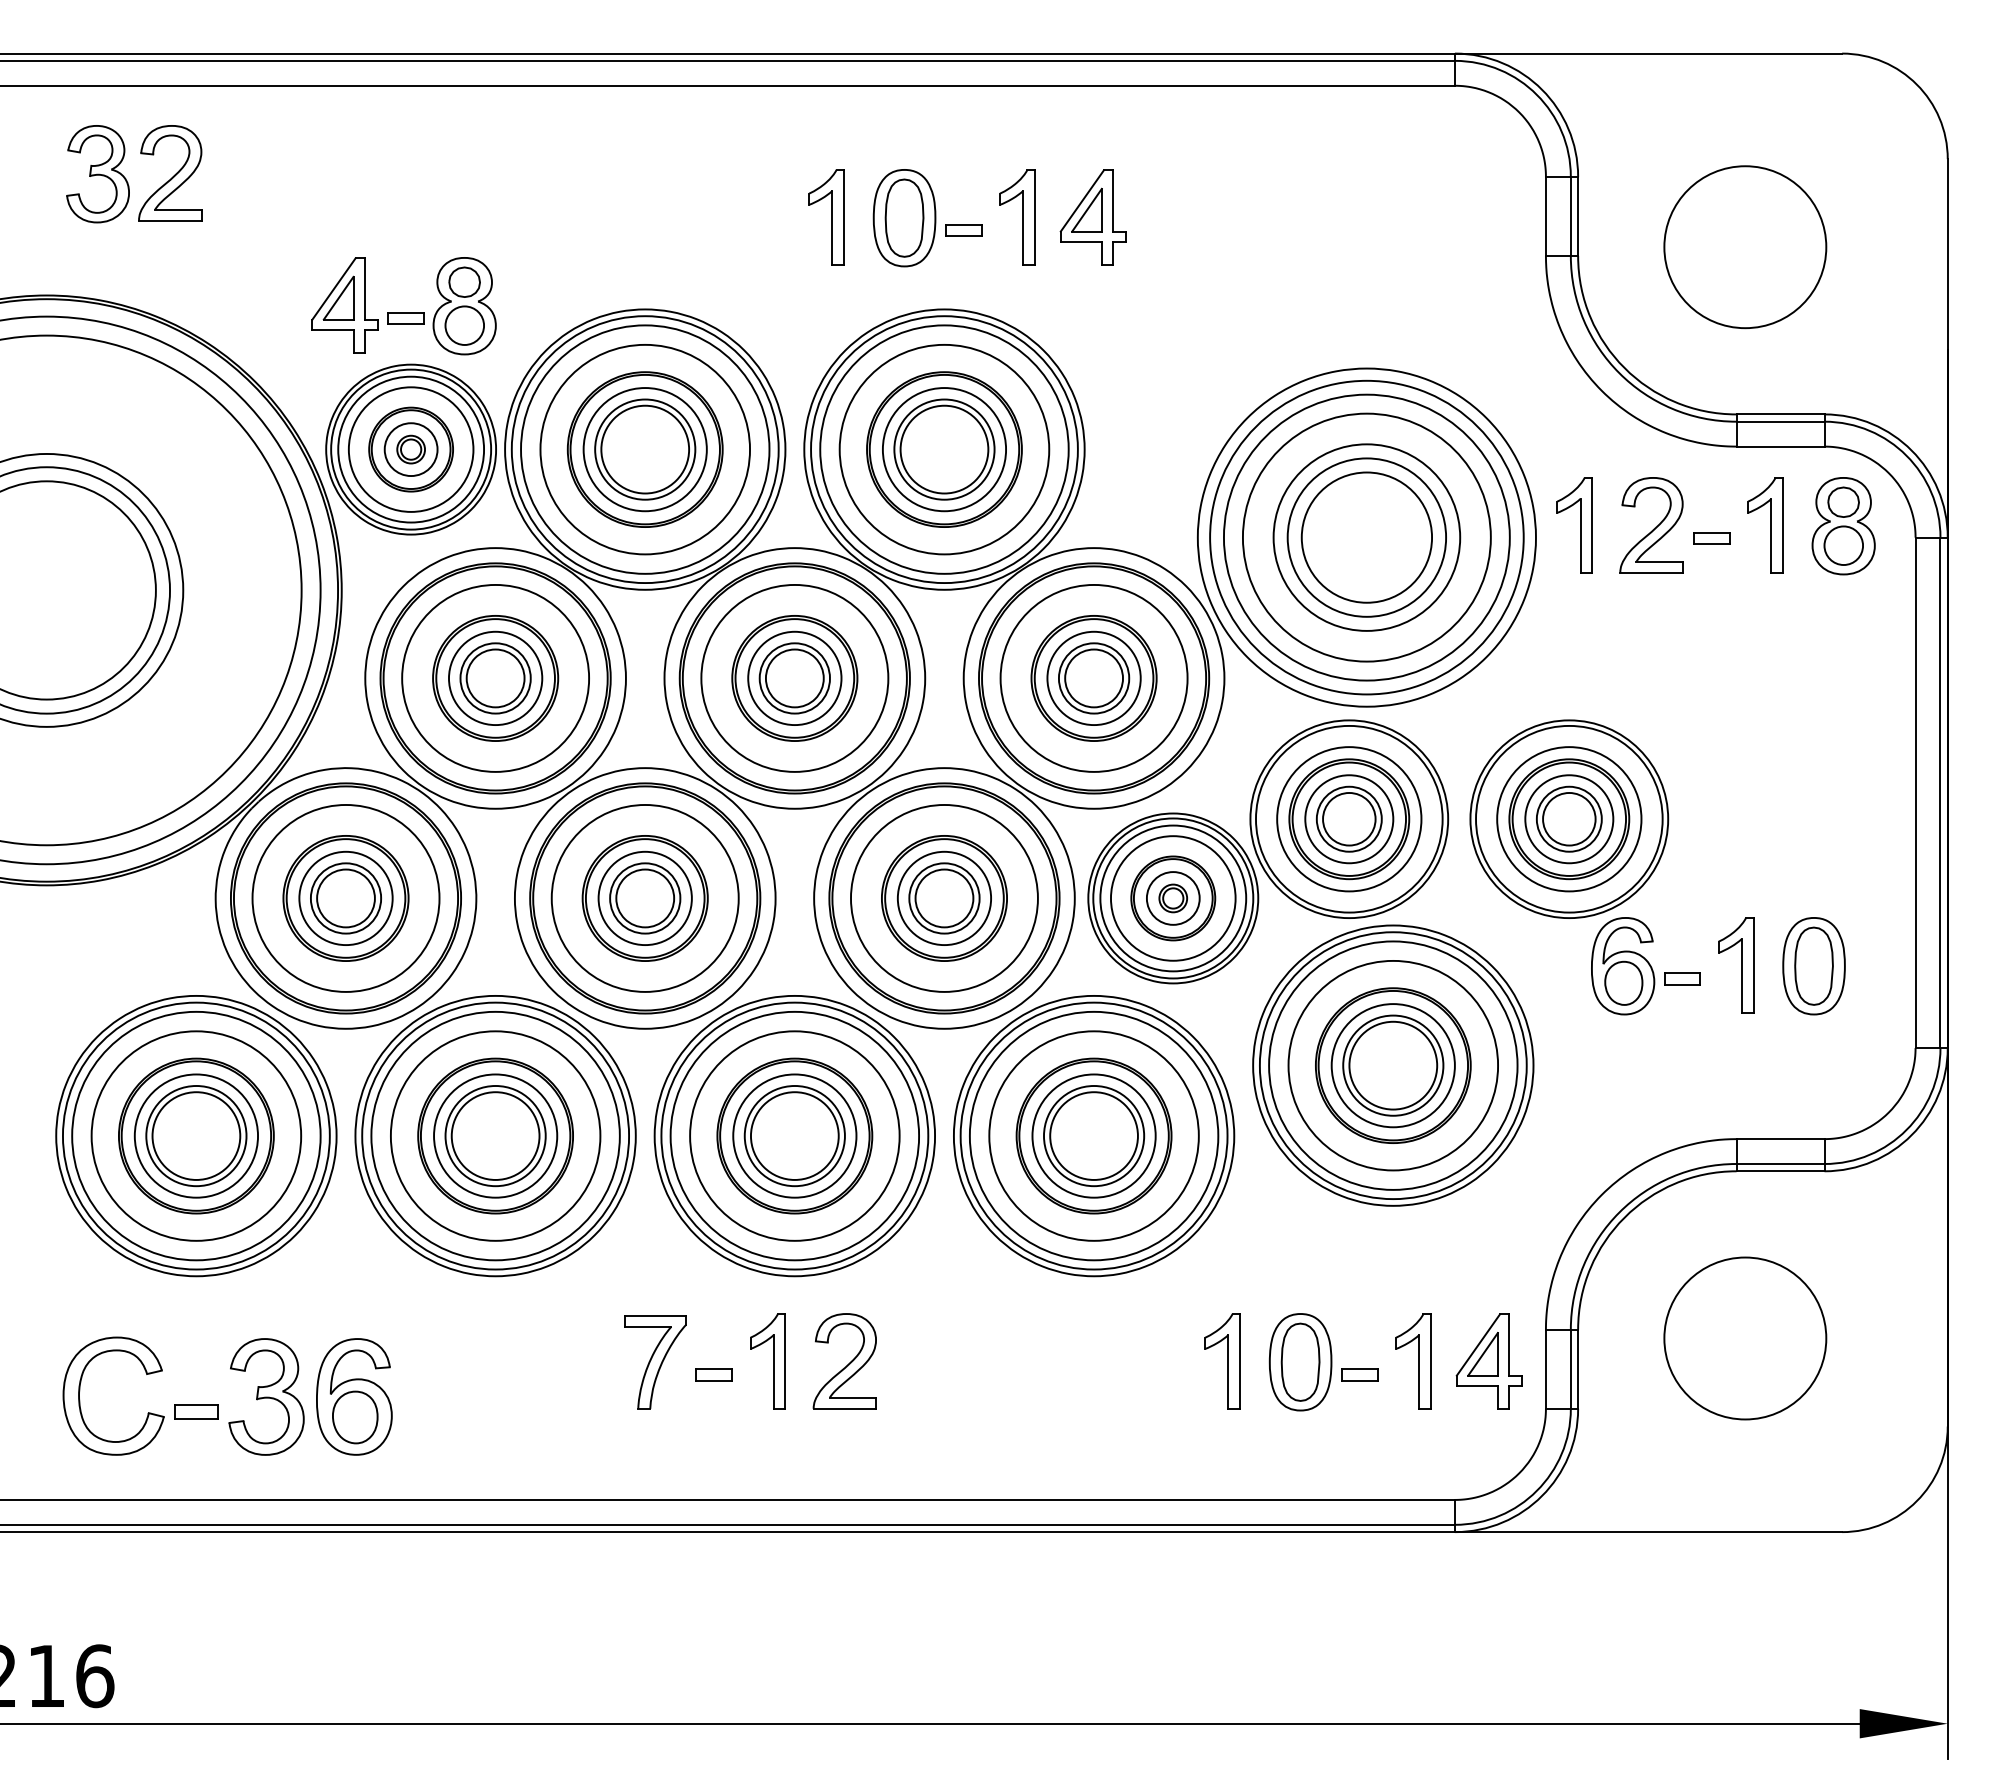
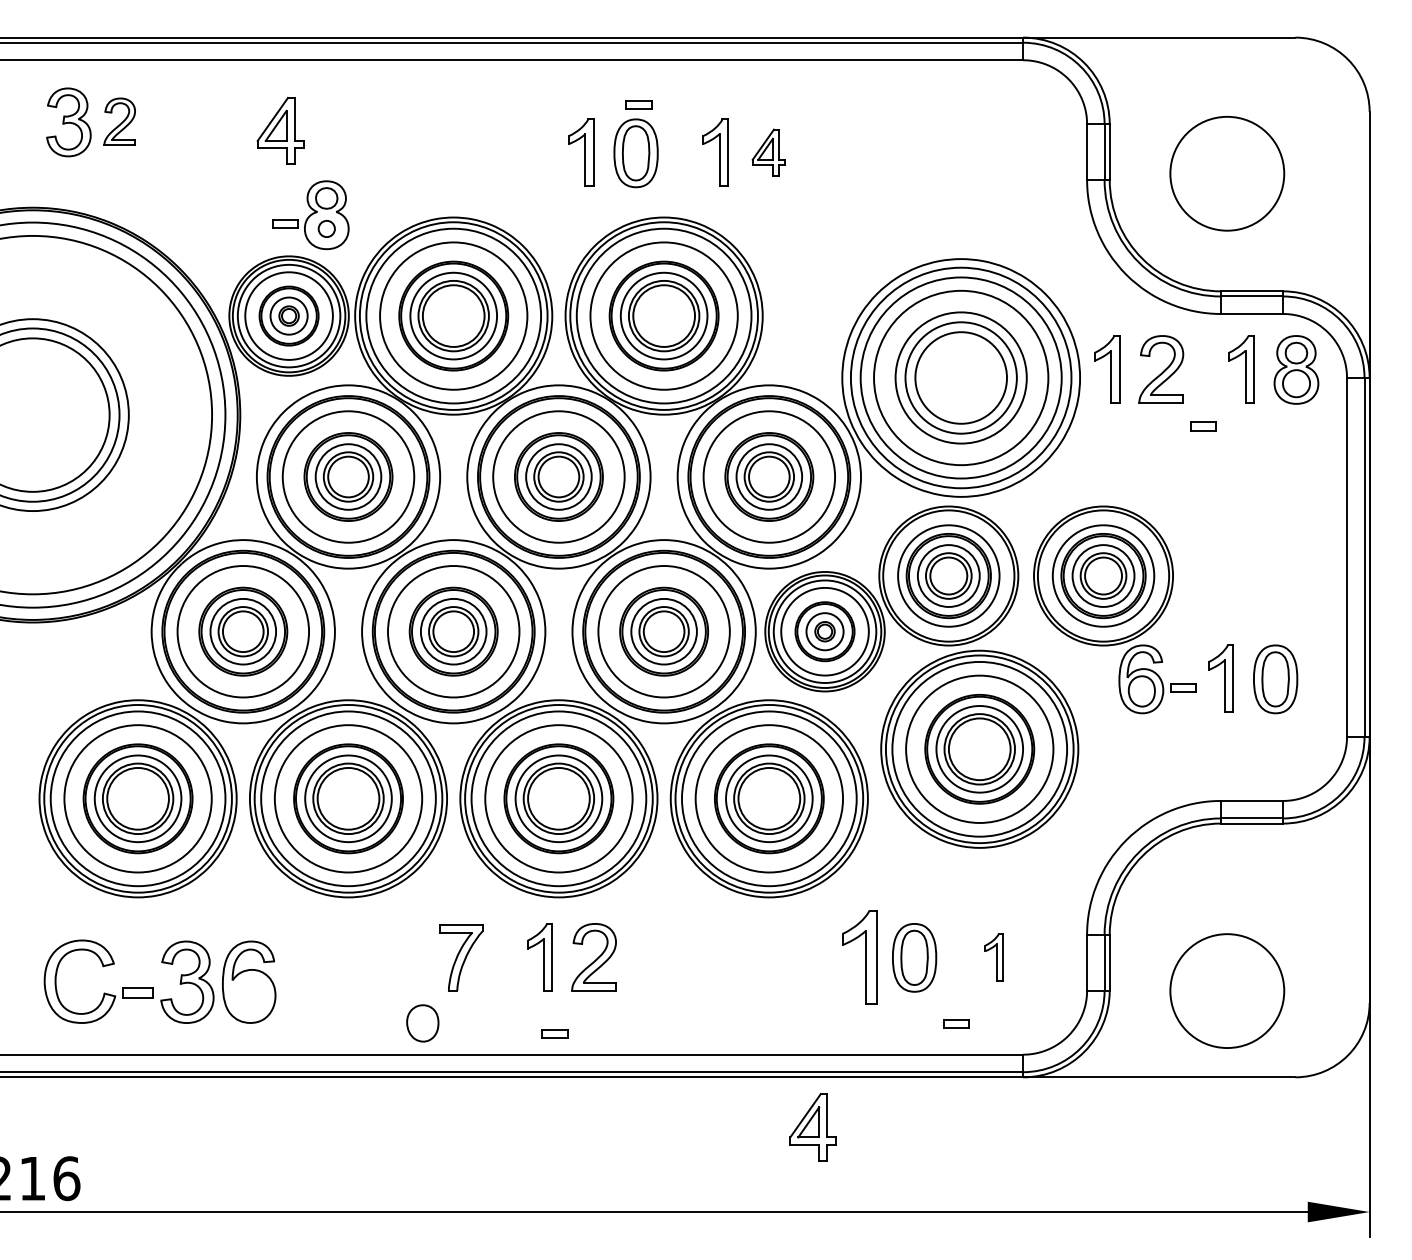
part: (170, 173) -> (119, 121), size x0.7
part: (1092, 217) -> (768, 152), size x0.7
part: (963, 230) -> (638, 105), moved
part: (344, 305) -> (280, 131), moved
circle: (464, 325) -> (326, 228), size x0.6
part: (1711, 538) -> (1203, 426), moved
circle: (1745, 1338) -> (1227, 991), moved
part: (1222, 1361) -> (859, 957), size x1.4
part: (1413, 1361) -> (993, 957), size x0.7
part: (1488, 1361) -> (812, 1127), moved
part: (713, 1374) -> (554, 1033), moved
part: (1359, 1374) -> (955, 1024), moved
part: (355, 1417) -> (422, 1023), moved

